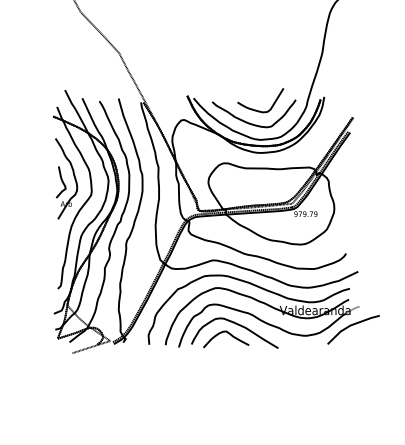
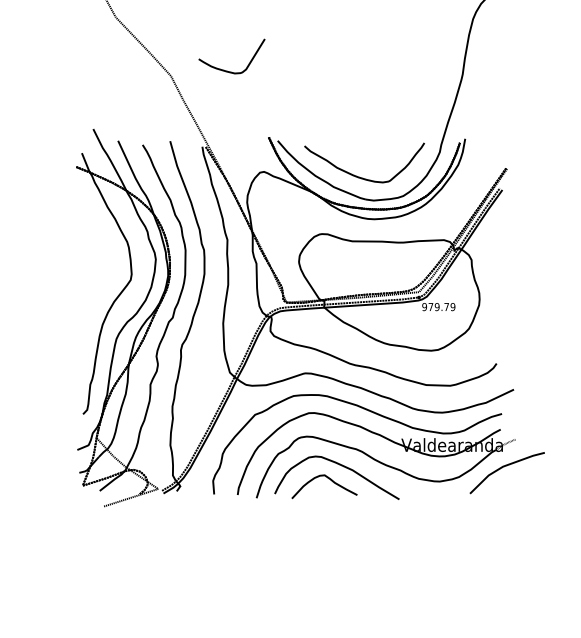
curve: (256, 109) -> (225, 69), moved
part: (66, 178) -> (95, 255), removed

